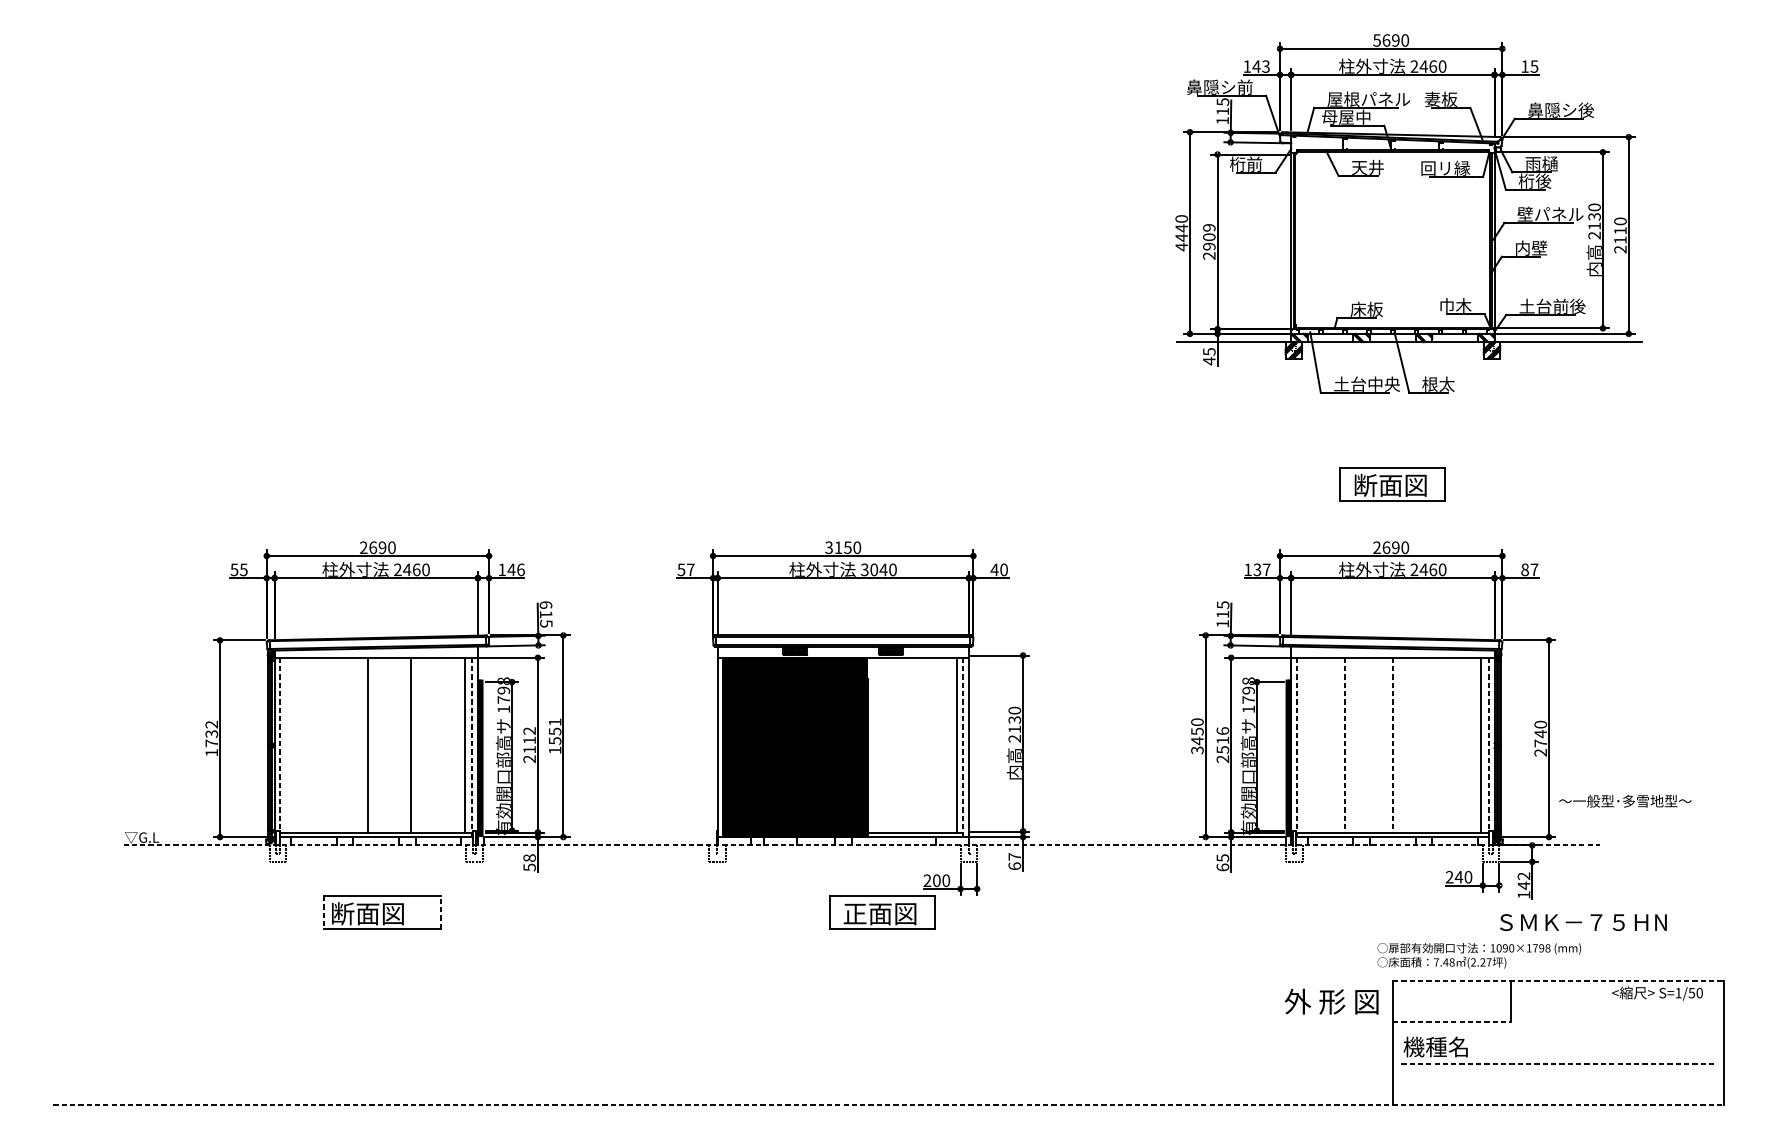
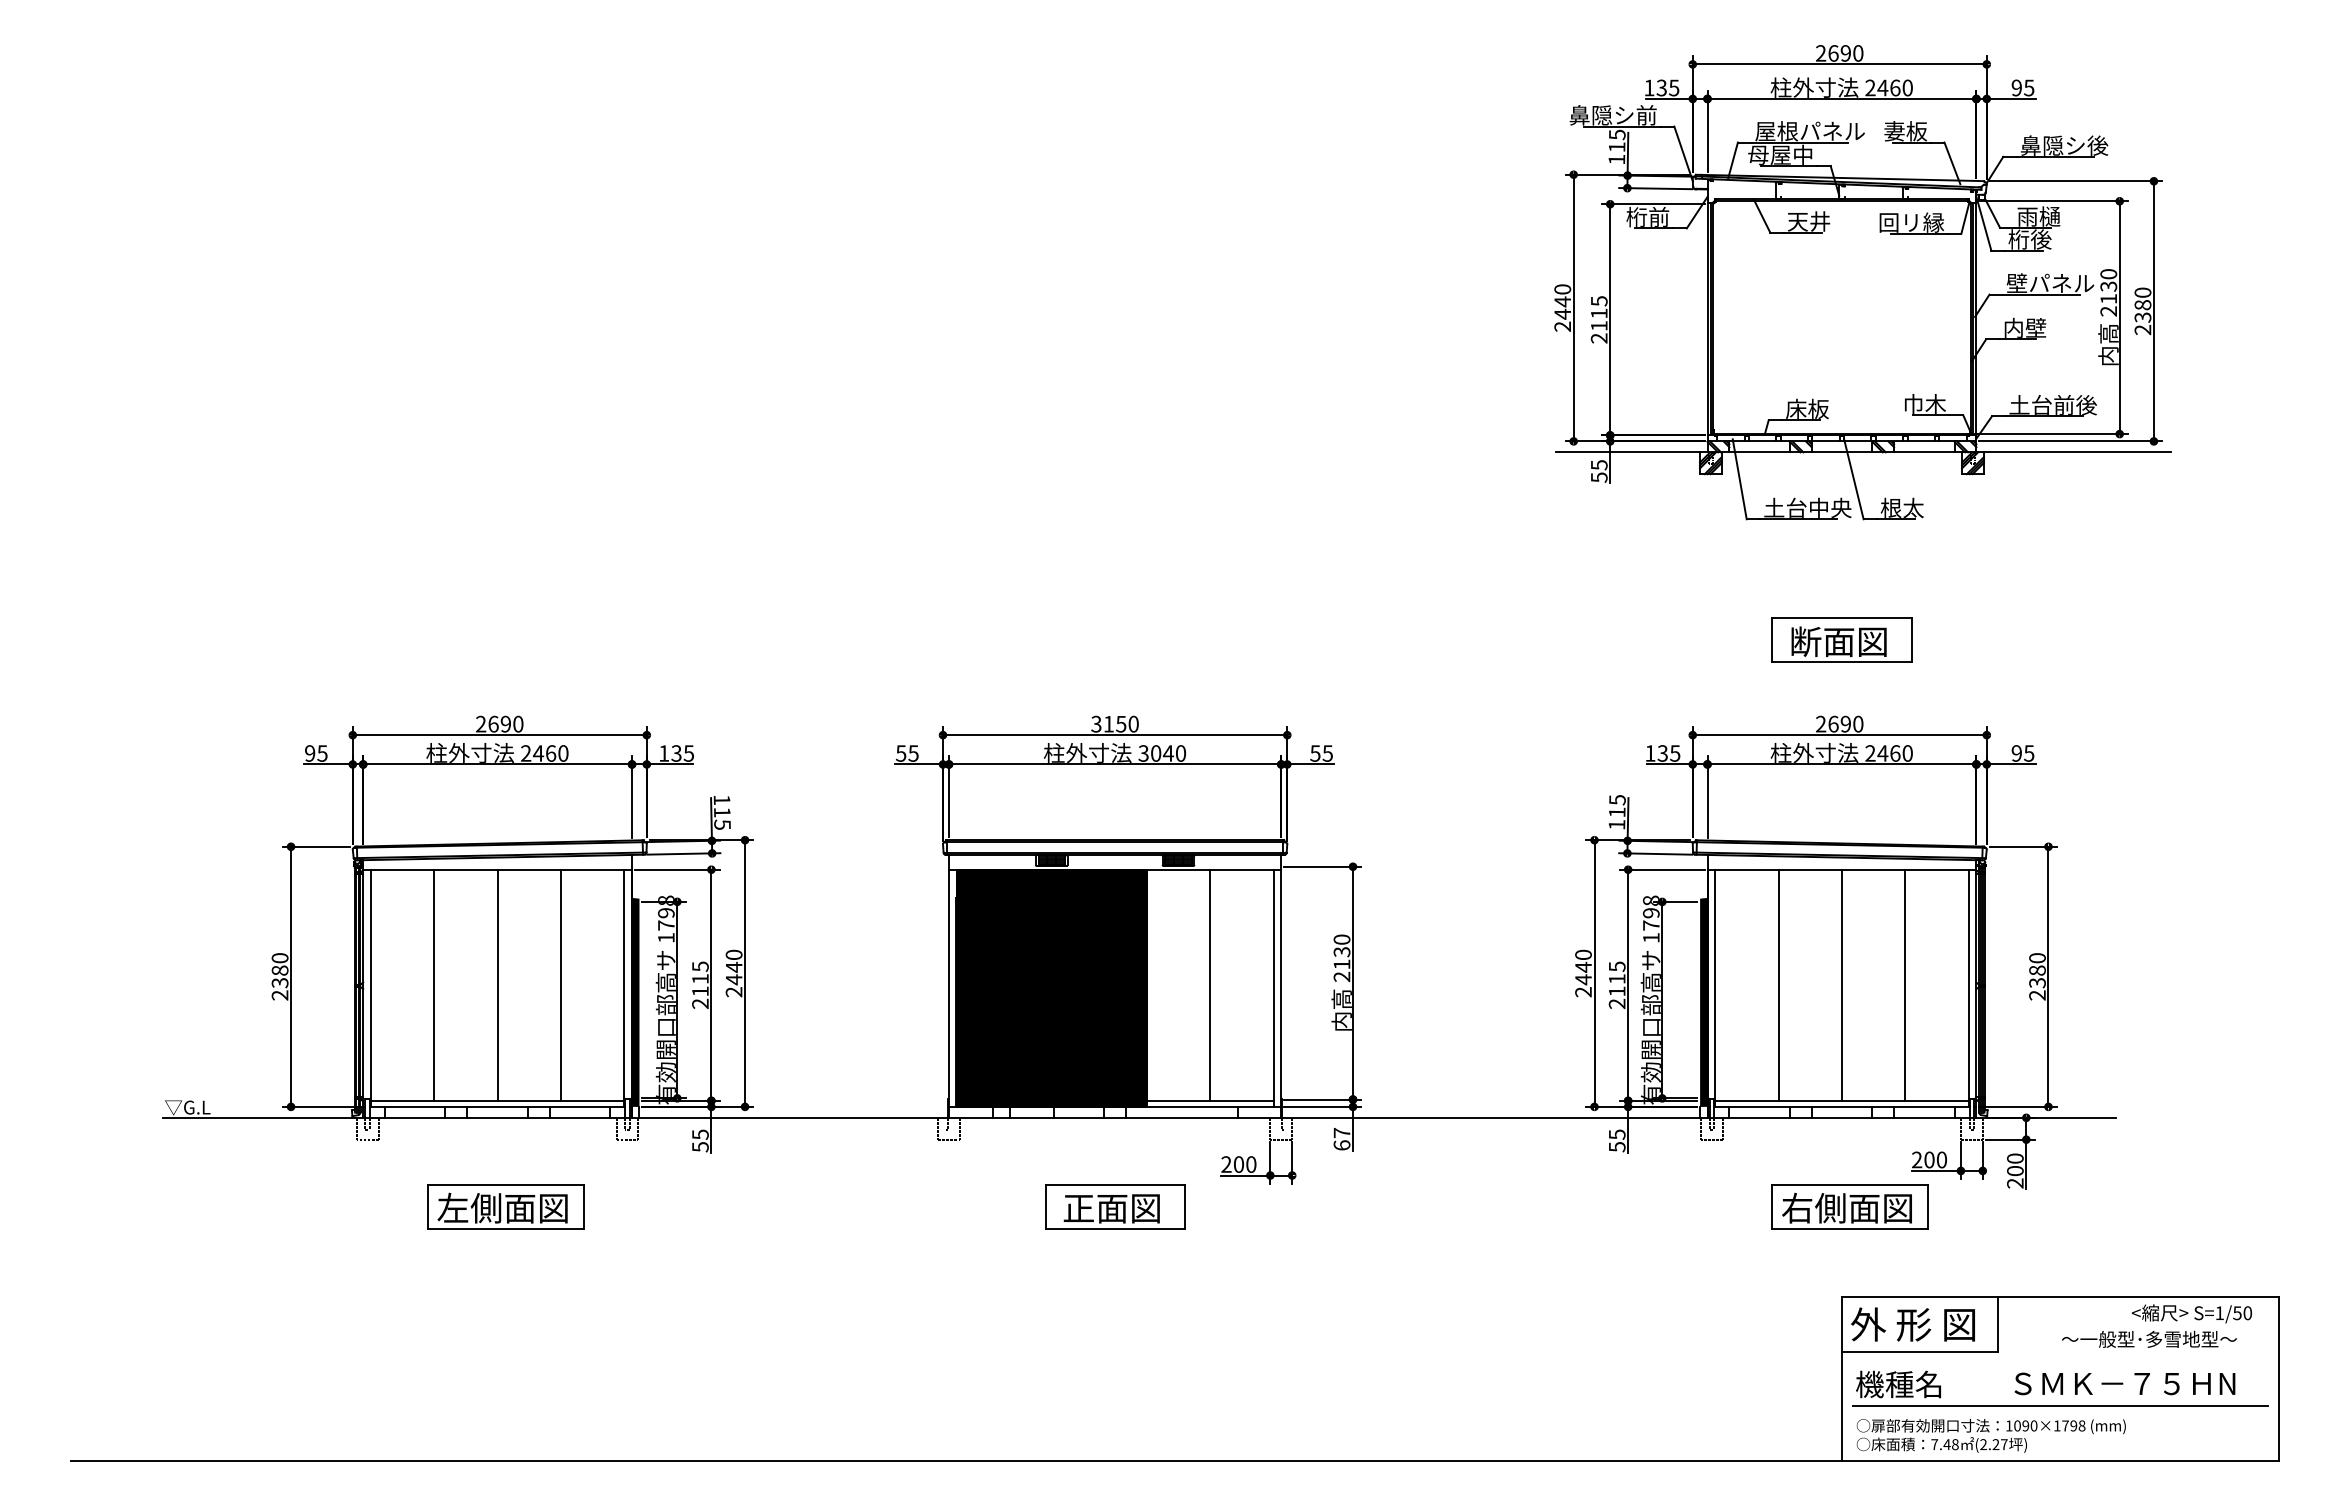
text: (1376, 40) -> (1820, 53), 5690 -> 2690
text: (1260, 66) -> (1667, 87), 143 -> 135
text: (1524, 66) -> (2016, 87), 15 -> 95
text: (1620, 235) -> (2142, 311), 2110 -> 2380
text: (1208, 237) -> (1598, 313), 2909 -> 2115
text: (1181, 246) -> (1562, 326), 4440 -> 2440
text: (1209, 361) -> (1599, 477), 45 -> 55
text: (234, 569) -> (309, 753), 55 -> 95
text: (516, 569) -> (682, 753), 146 -> 135
text: (690, 569) -> (913, 753), 57 -> 55
text: (998, 569) -> (1320, 753), 40 -> 55
text: (1266, 569) -> (1675, 753), 137 -> 135
text: (1529, 569) -> (2022, 753), 87 -> 95
text: (545, 605) -> (721, 800), 615 -> 115
text: (529, 730) -> (700, 966), 2112 -> 2115
text: (554, 736) -> (733, 973), 1551 -> 2440
text: (211, 738) -> (279, 976), 1732 -> 2380
text: (1540, 738) -> (2037, 976), 2740 -> 2380
text: (1197, 740) -> (1583, 979), 3450 -> 2440
text: (1222, 740) -> (1616, 978), 2516 -> 2115
line: (367, 744) -> (434, 984), moved
line: (410, 744) -> (497, 984), moved
line: (465, 744) -> (561, 984), moved
line: (956, 744) -> (1210, 984), moved
line: (1480, 744) -> (1905, 984), moved
line: (1344, 745) -> (1778, 985), dashed -> solid
line: (1392, 745) -> (1841, 985), dashed -> solid
line: (280, 747) -> (370, 988), dashed -> solid
line: (472, 747) -> (624, 988), dashed -> solid
line: (962, 747) -> (1273, 988), dashed -> solid
line: (1297, 747) -> (1715, 988), dashed -> solid
line: (1488, 747) -> (1968, 988), dashed -> solid
text: (1625, 800) -> (2149, 1338), moved
line: (861, 845) -> (1139, 1117), dashed -> solid
text: (529, 857) -> (700, 1134), 58 -> 55
text: (1222, 867) -> (1616, 1146), 65 -> 55
text: (1458, 876) -> (1928, 1159), 240 -> 200
text: (1524, 885) -> (2015, 1170), 142 -> 200
line: (323, 912) -> (428, 1206), dashed -> solid
line: (441, 912) -> (583, 1206), dashed -> solid
part: (882, 912) -> (1115, 1206), moved
part: (1398, 912) -> (1849, 1206), added
text: (379, 913) -> (502, 1207), 断面図 -> 左側面図
text: (1583, 922) -> (2124, 1383), moved
text: (1478, 955) -> (1990, 1435), moved
line: (1558, 981) -> (2060, 1297), dashed -> solid
text: (1331, 1001) -> (1912, 1324), moved
line: (1452, 1022) -> (1920, 1351), dashed -> solid
line: (1558, 1063) -> (2060, 1406), dashed -> solid
line: (888, 1105) -> (1175, 1461), dashed -> solid

